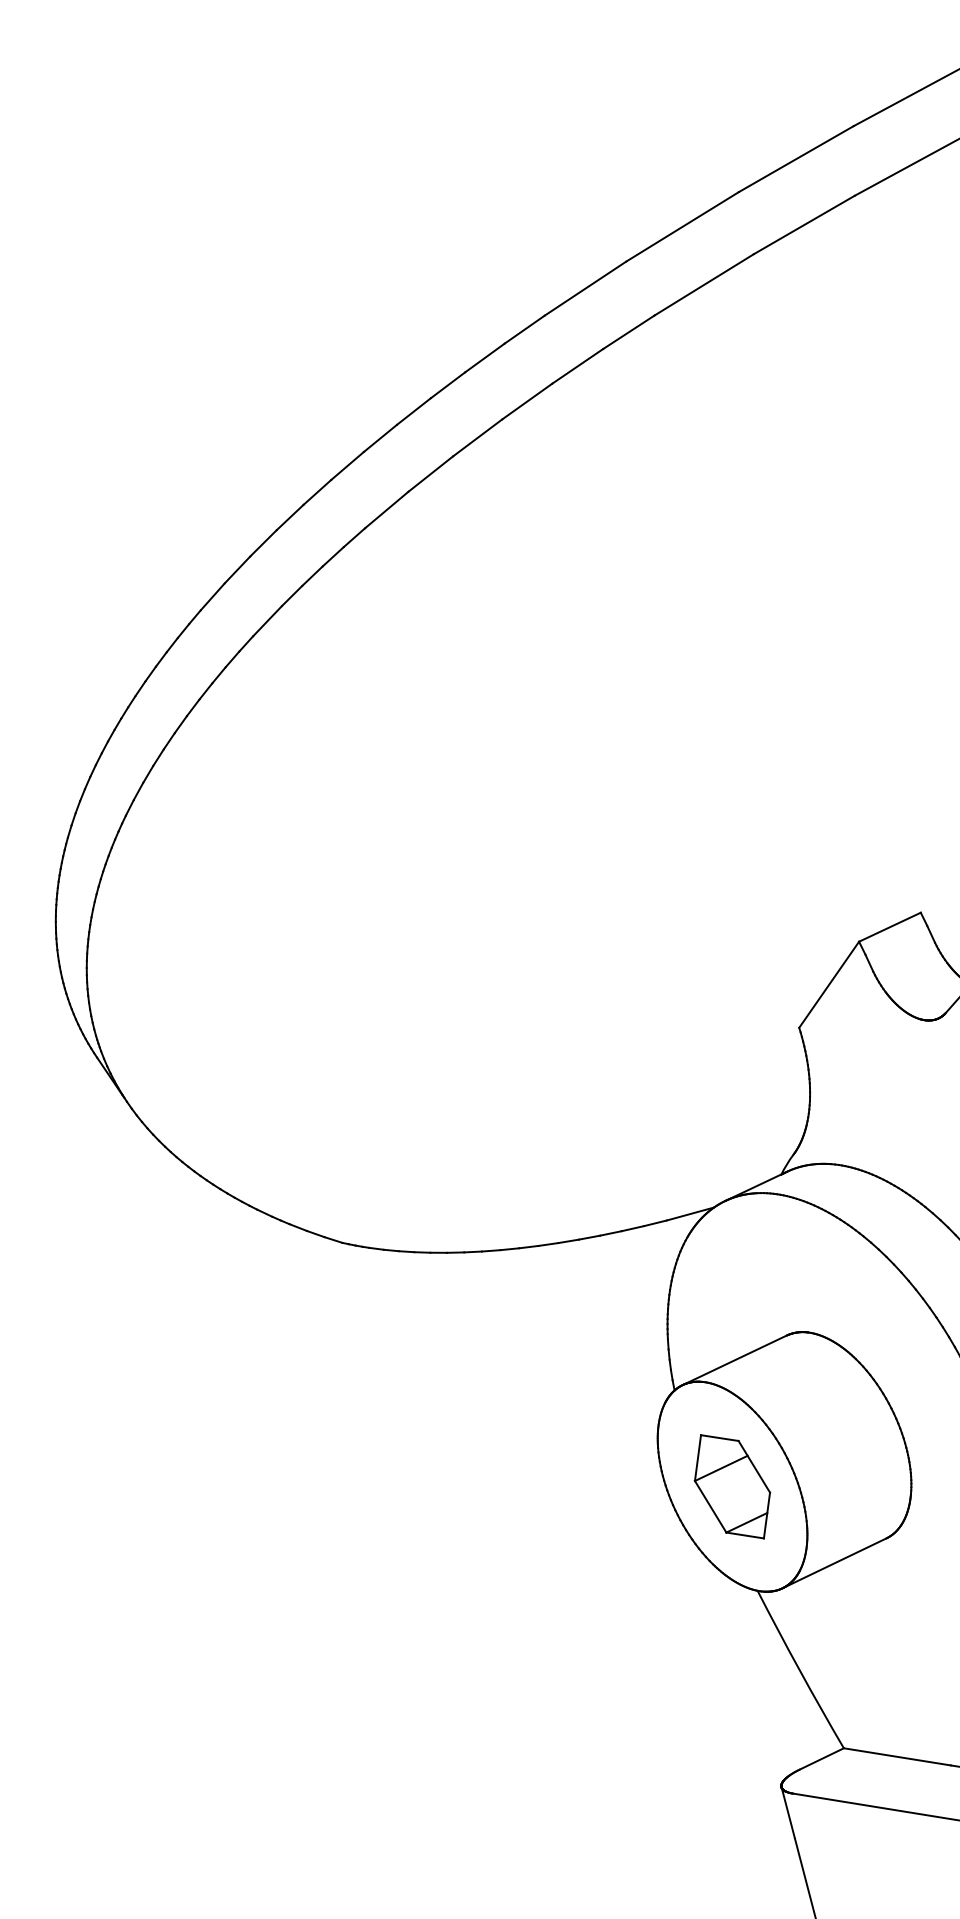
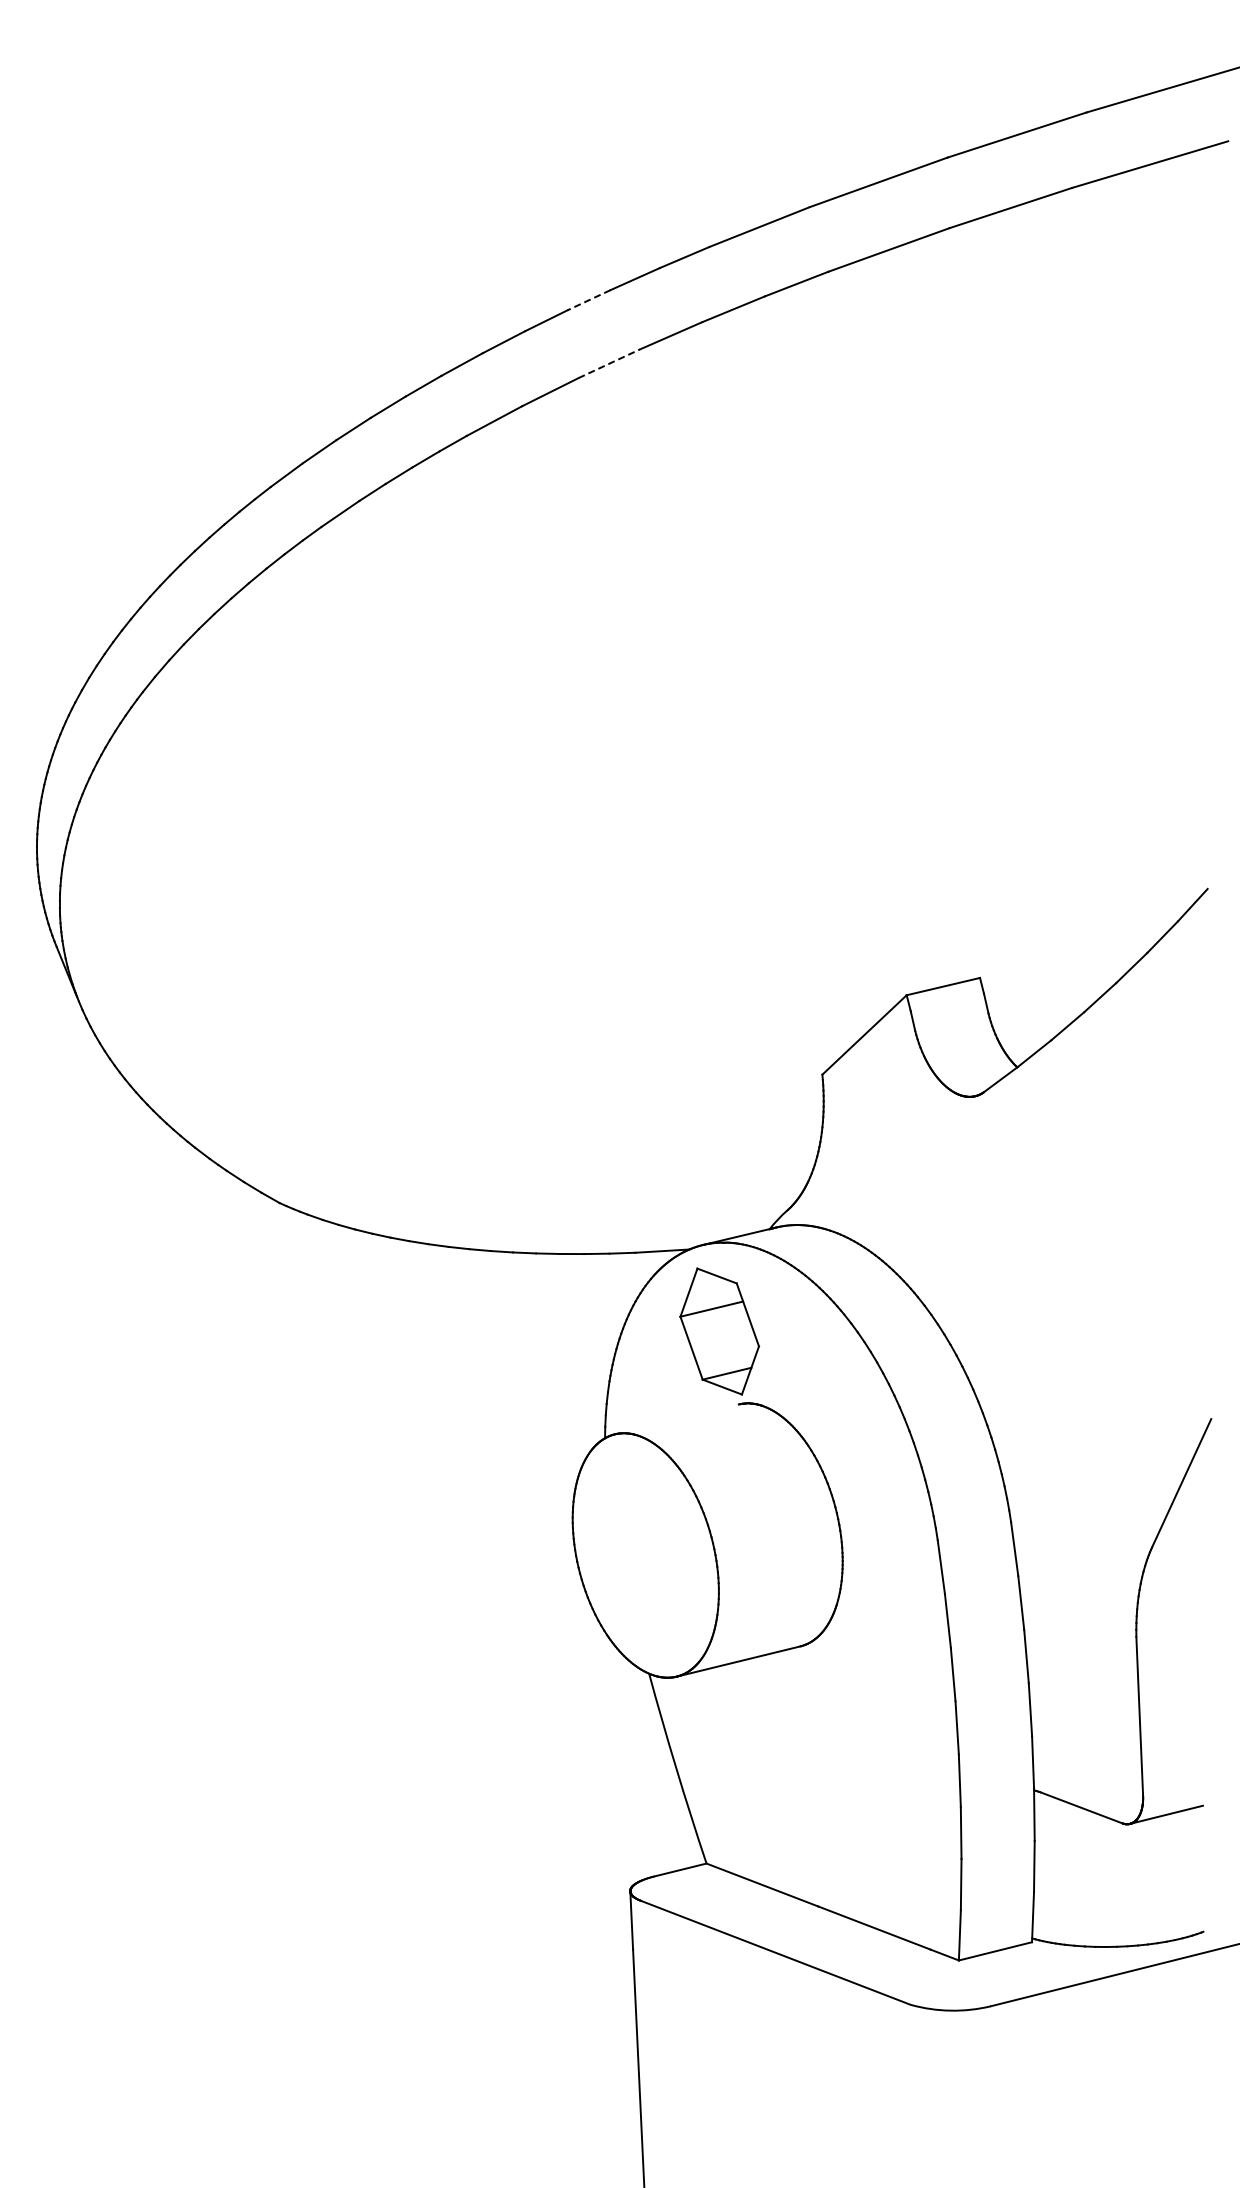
line: (448, 385) -> (589, 300), solid -> dashed
line: (477, 437) -> (609, 363), solid -> dashed
line: (735, 1359) -> (677, 1418), removed
part: (732, 1486) -> (719, 1331), moved

